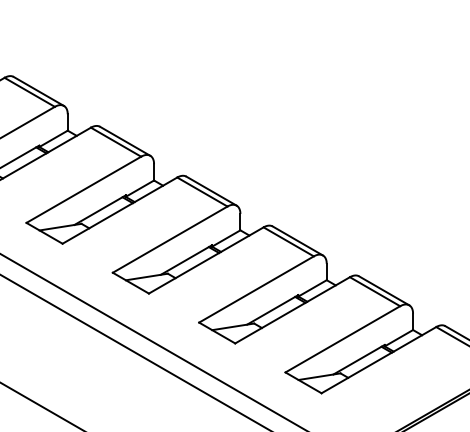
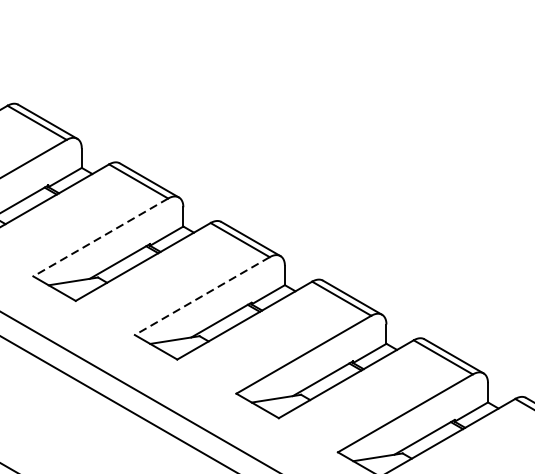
line: (83, 190) -> (100, 238), solid -> dashed
line: (169, 239) -> (201, 295), solid -> dashed

